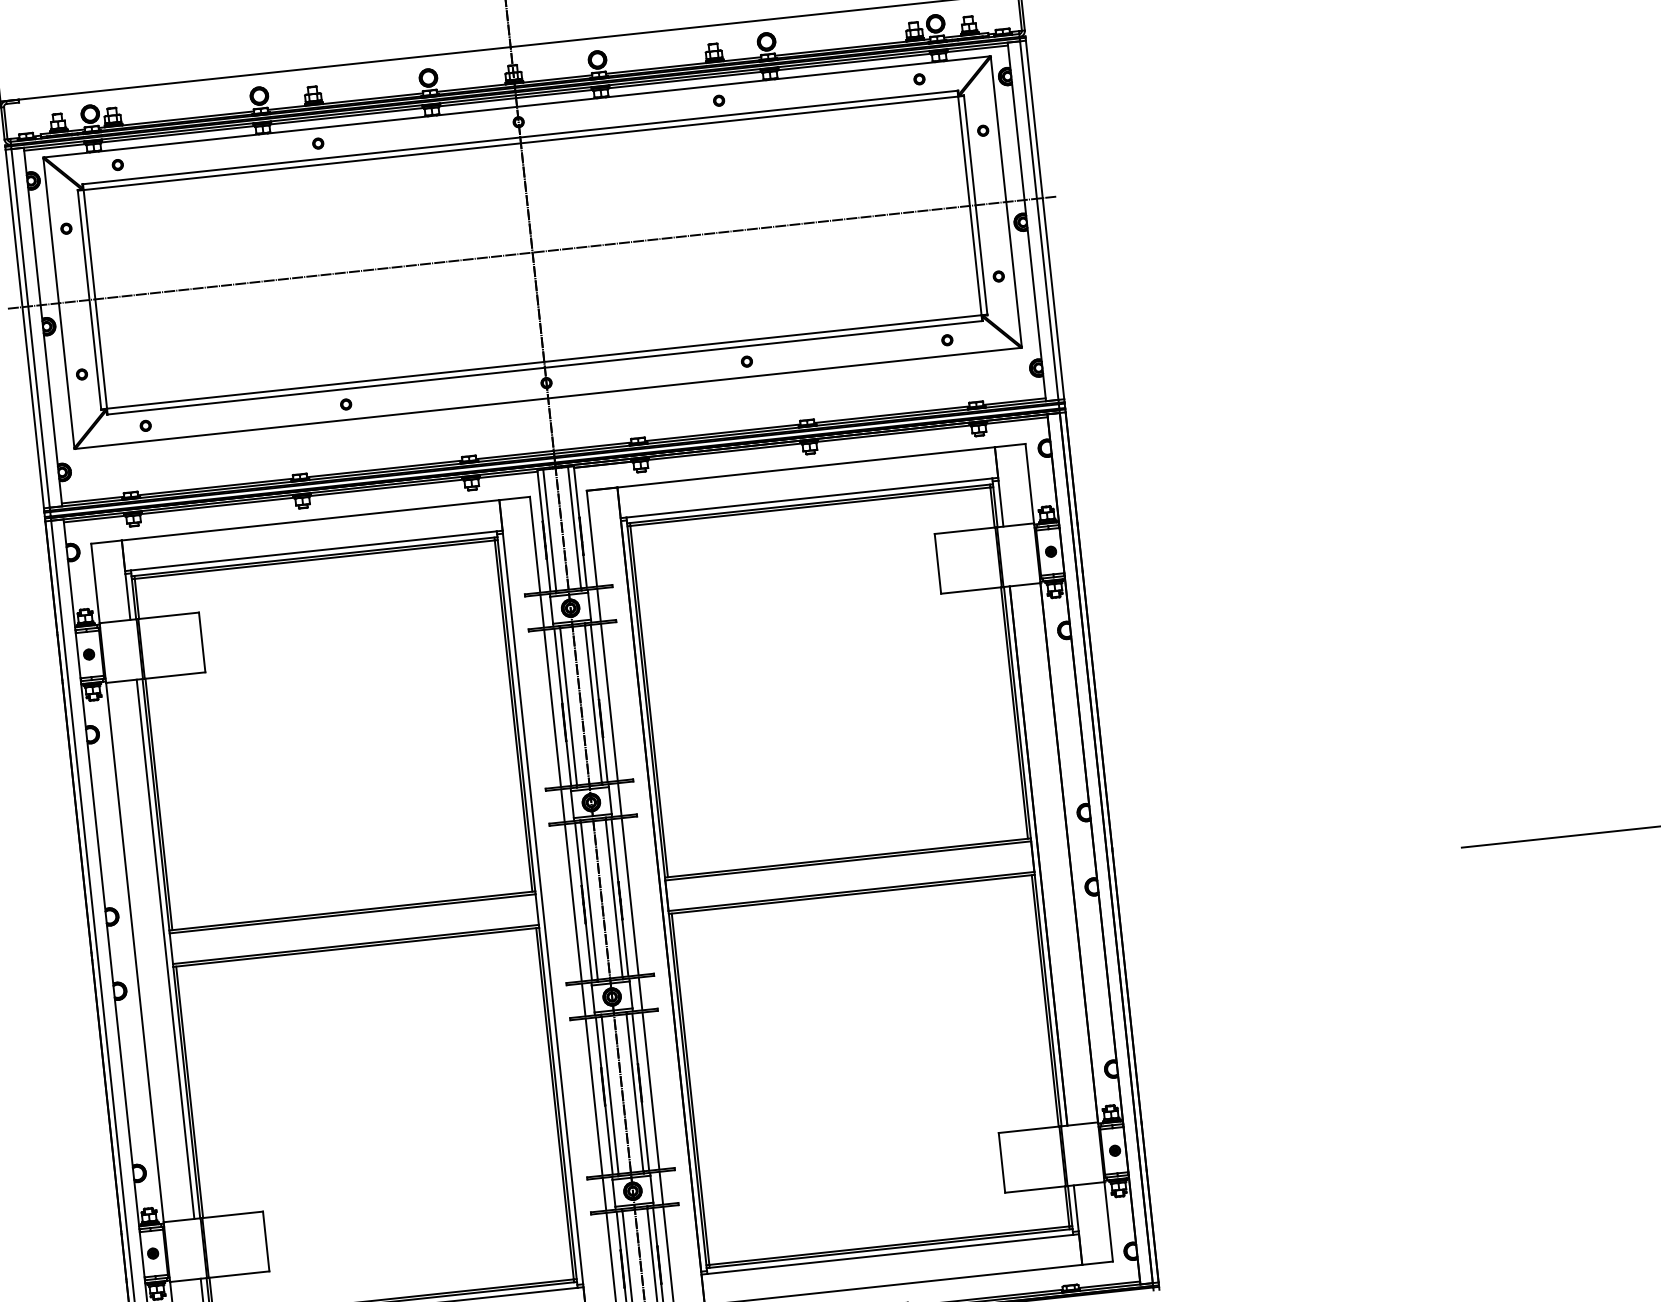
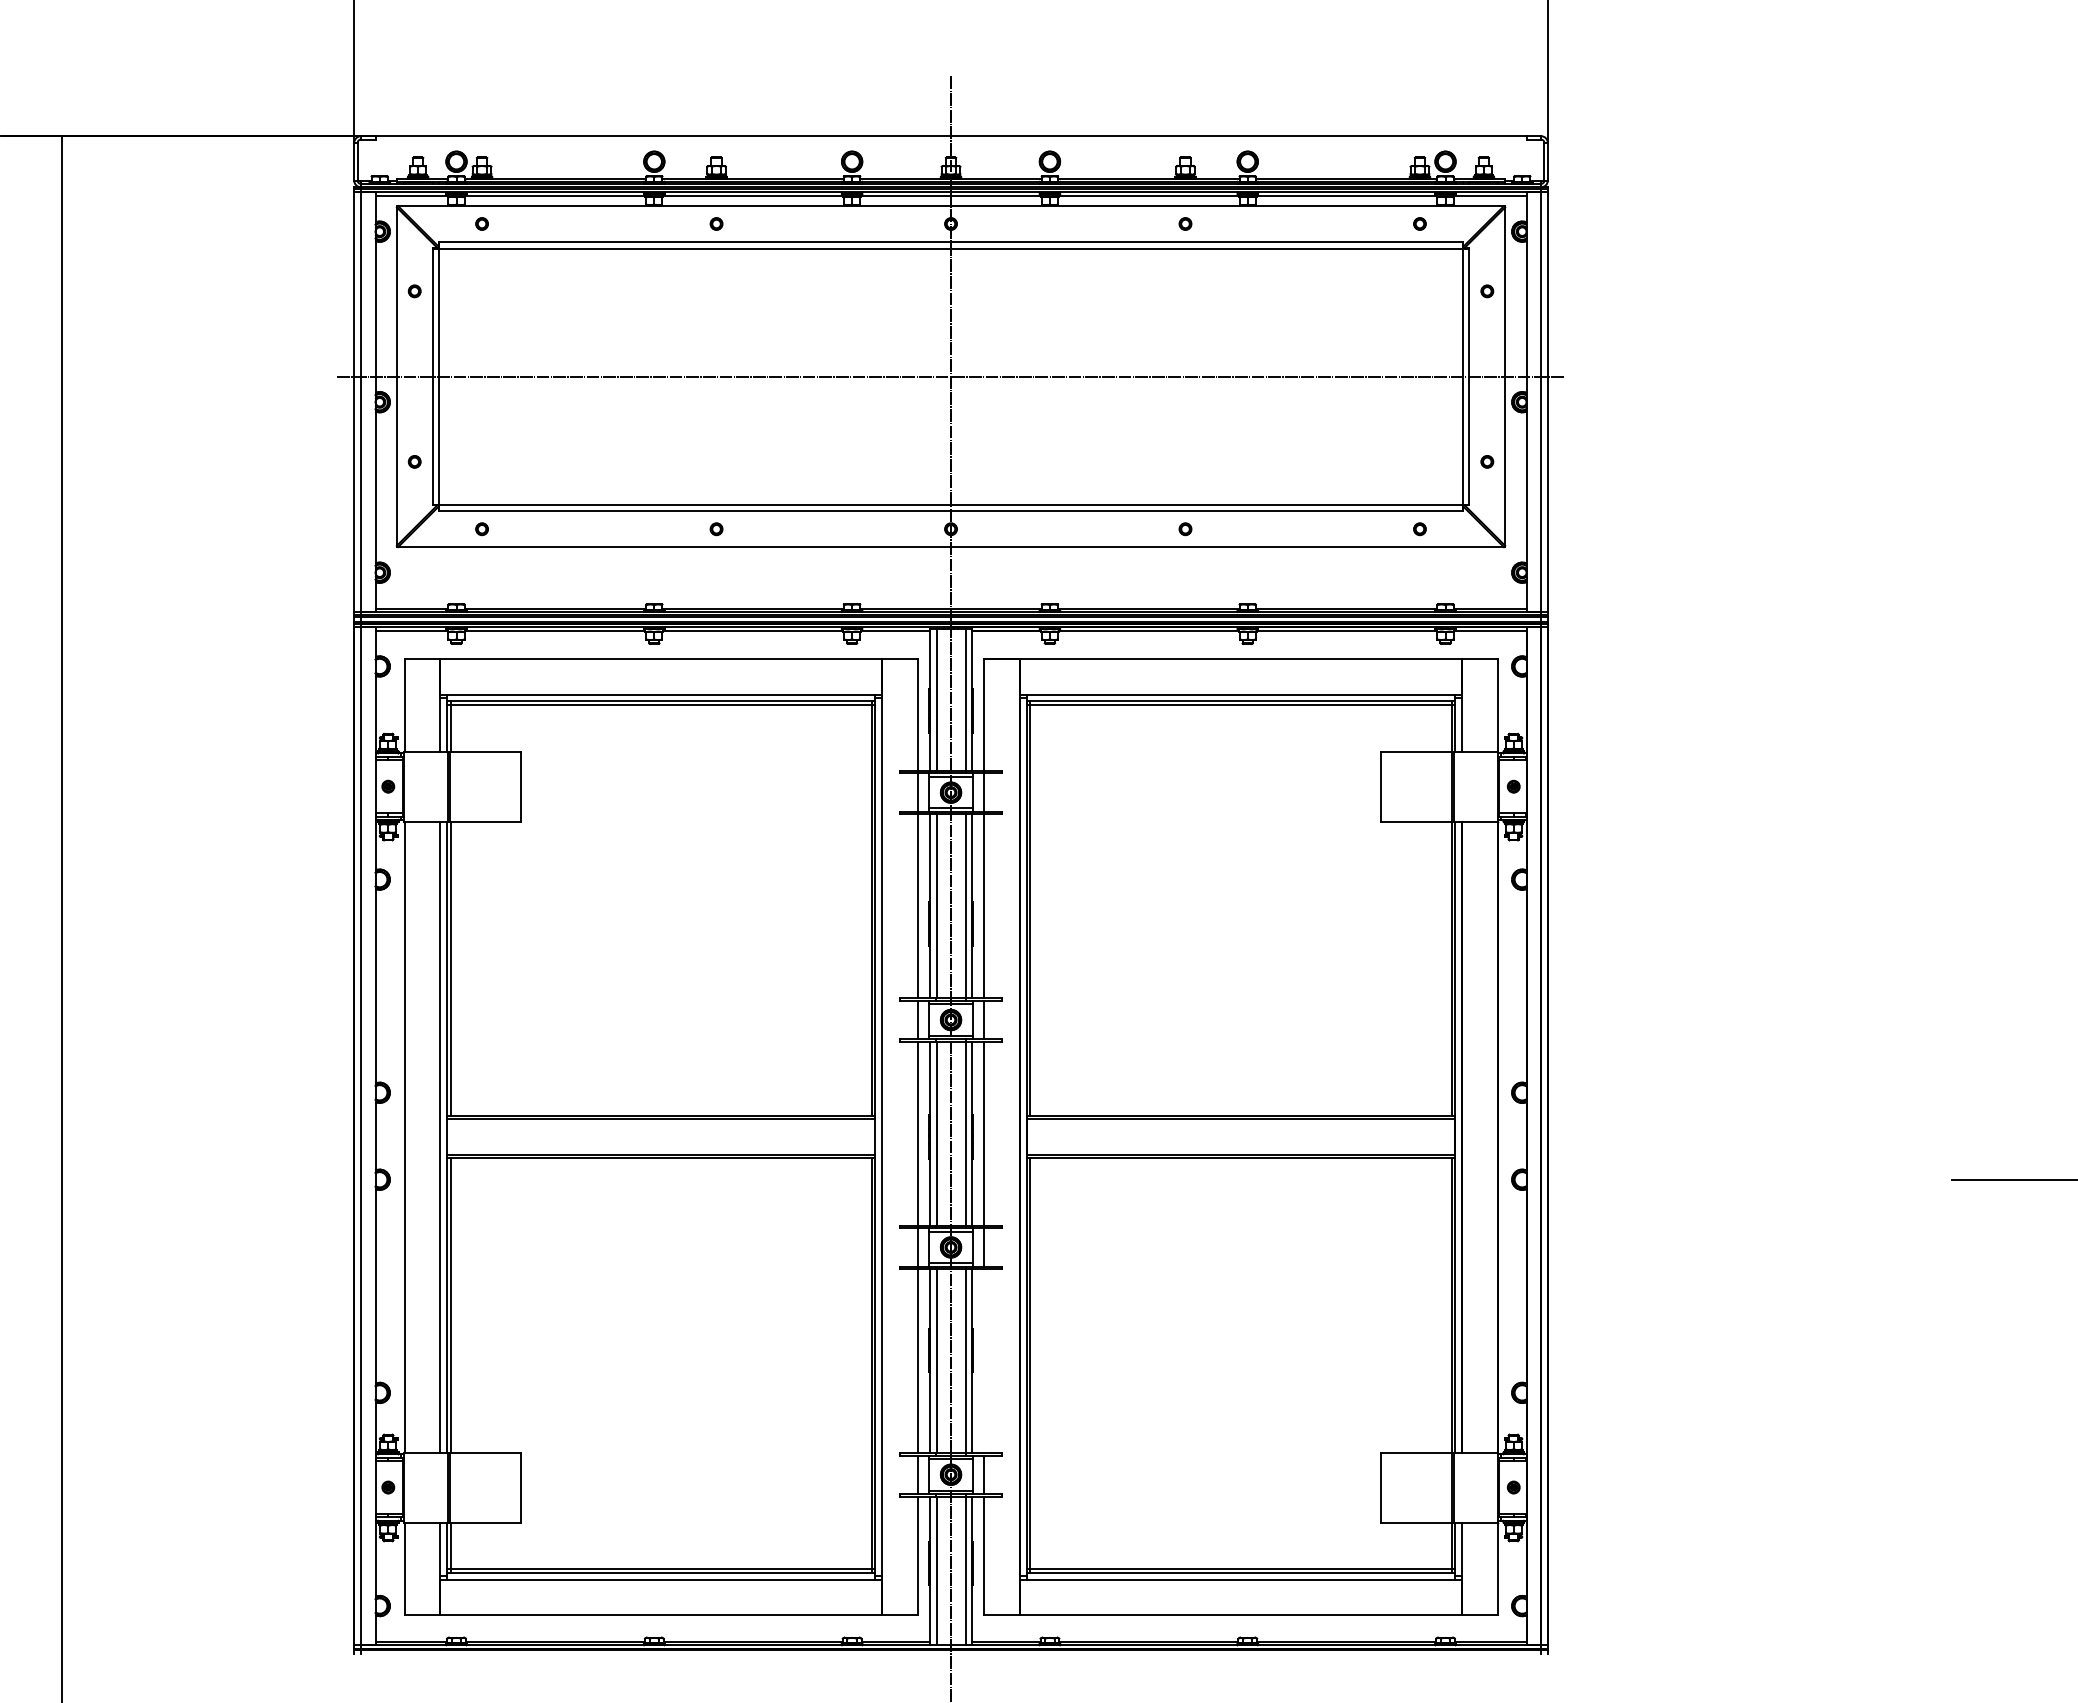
line: (651, 1091) -> (984, 1361), removed

